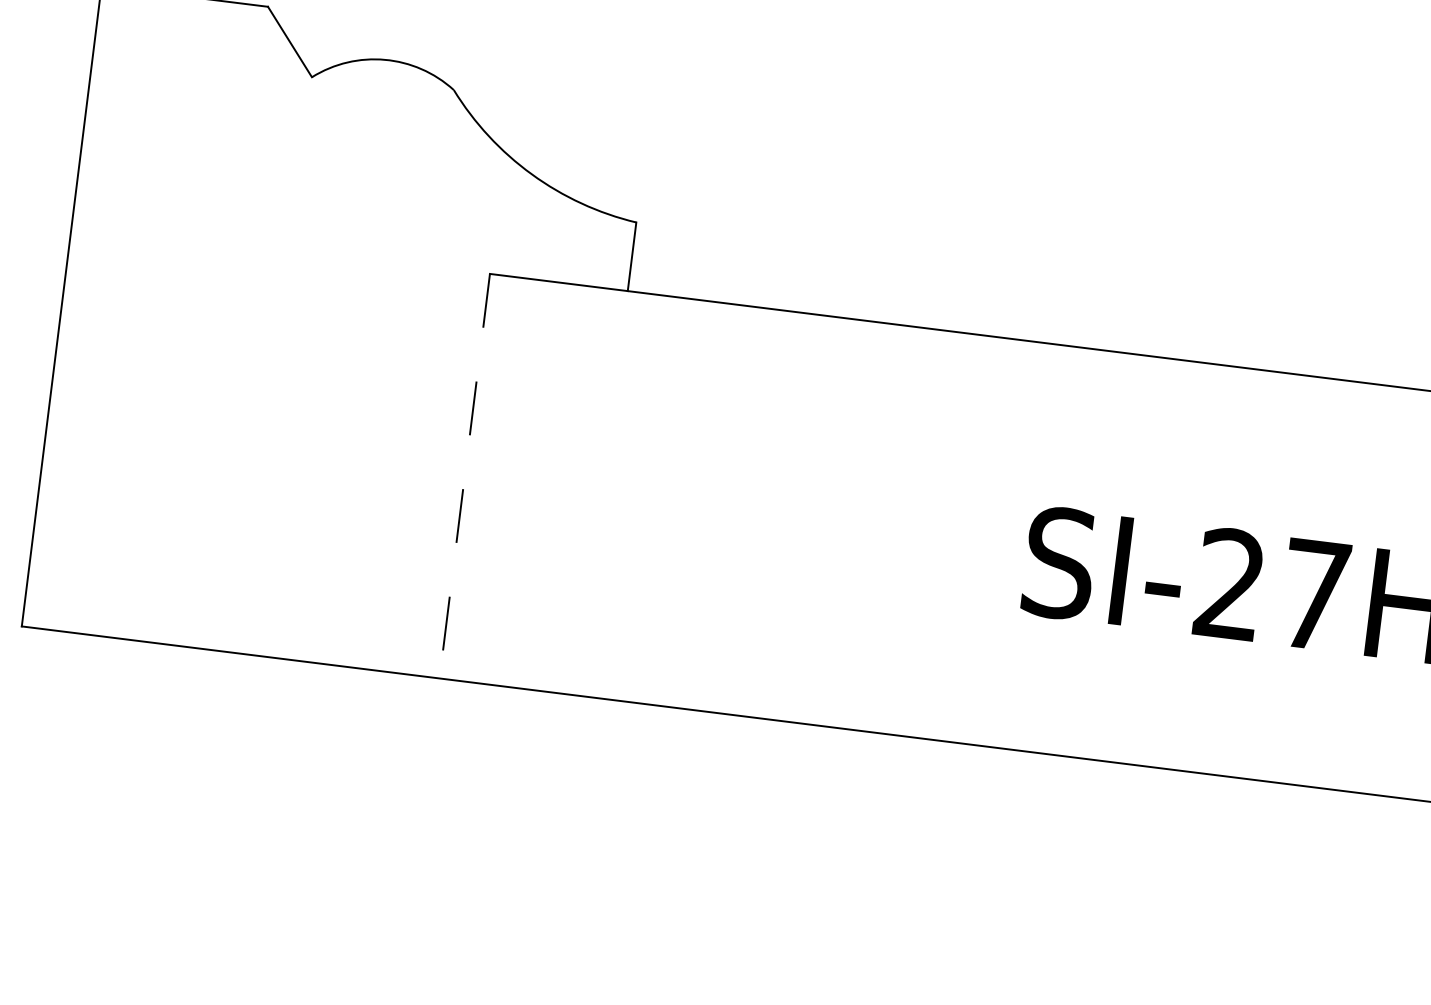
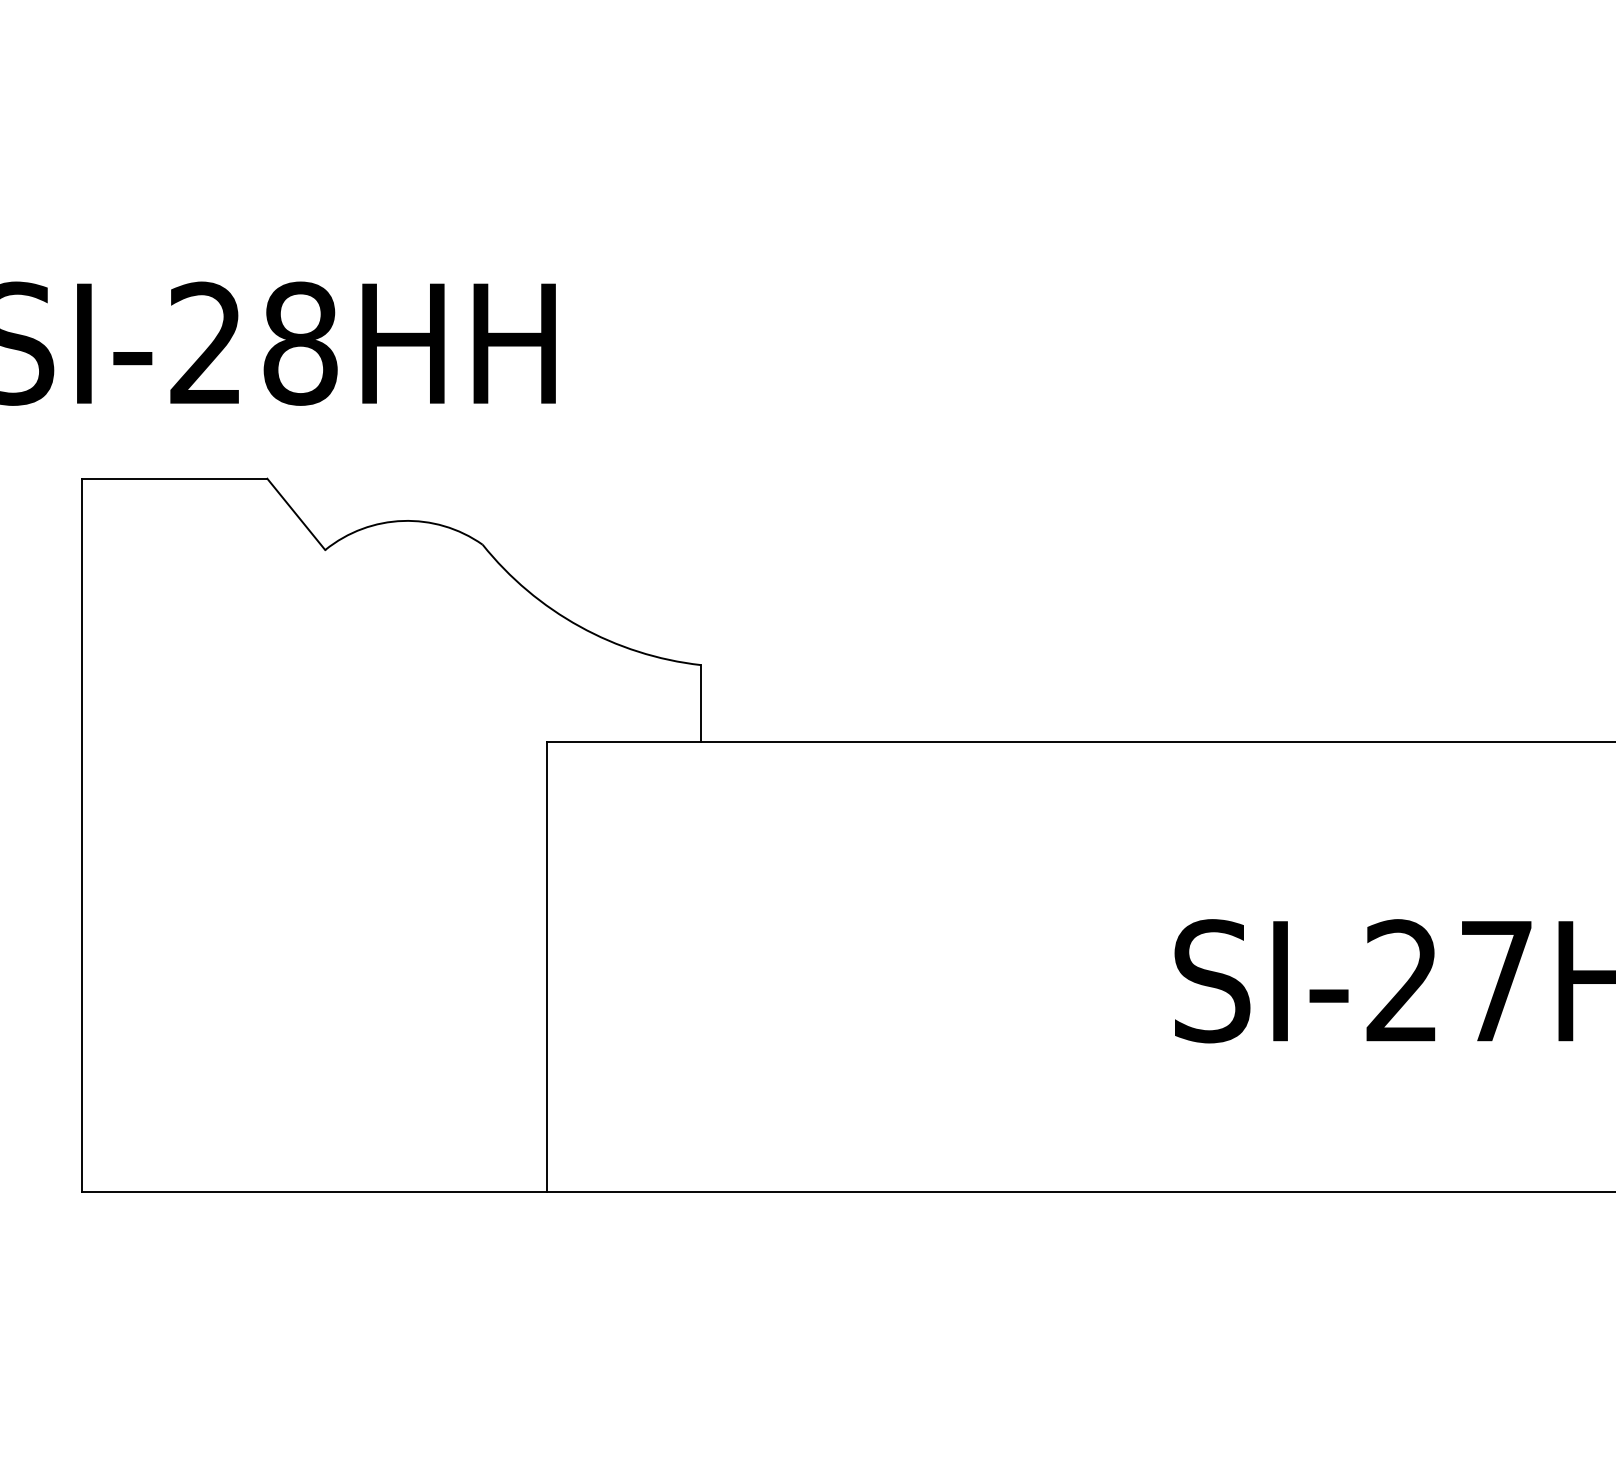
line: (464, 476) -> (547, 967), dashed -> solid

